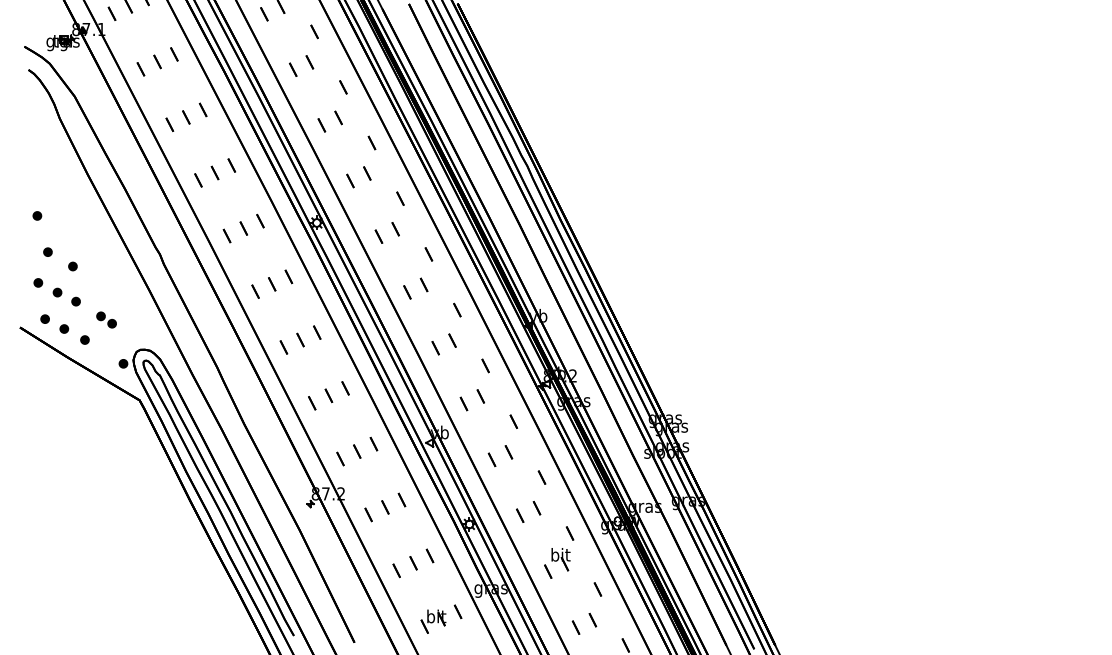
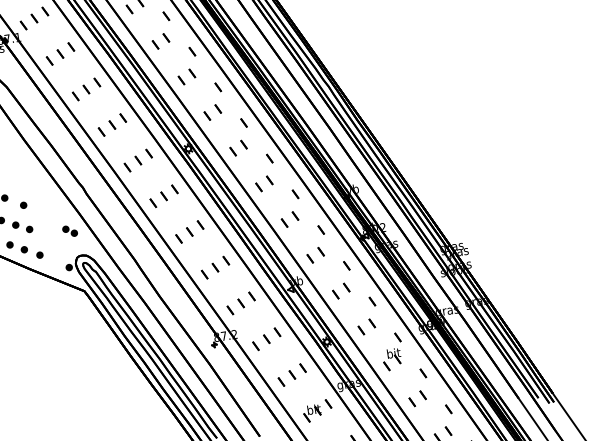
part: (106, 319) -> (70, 230), moved

